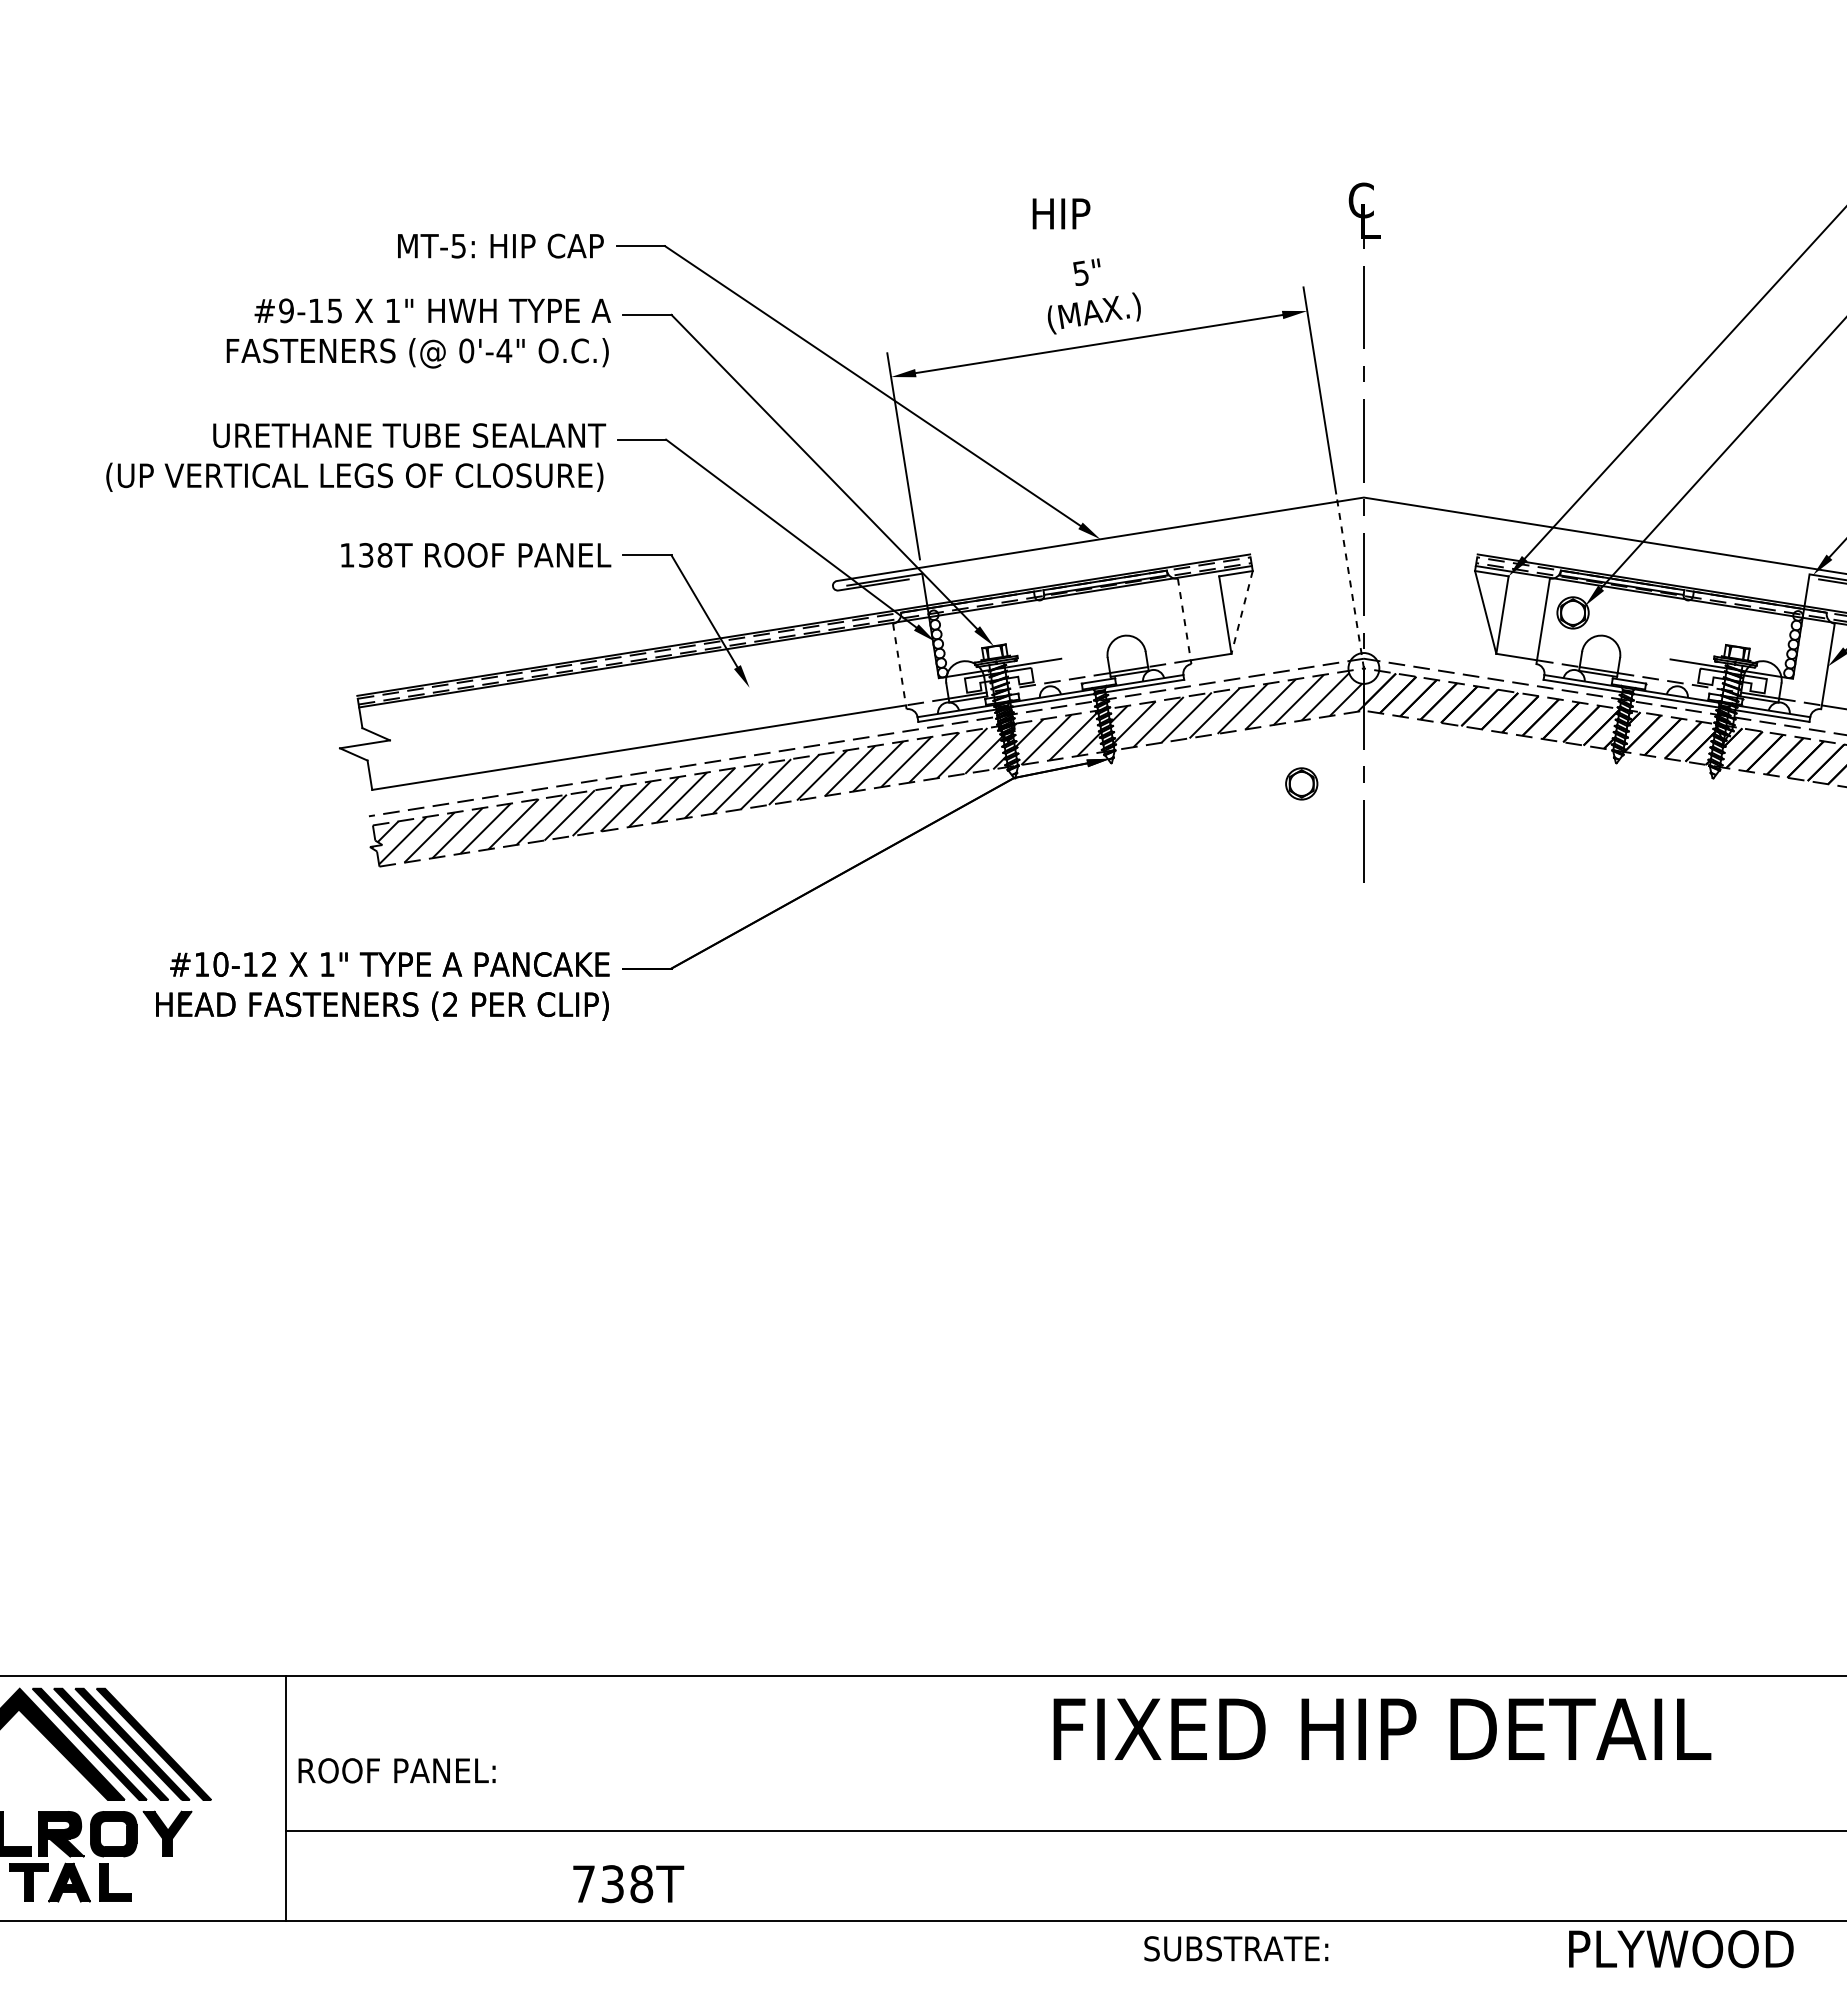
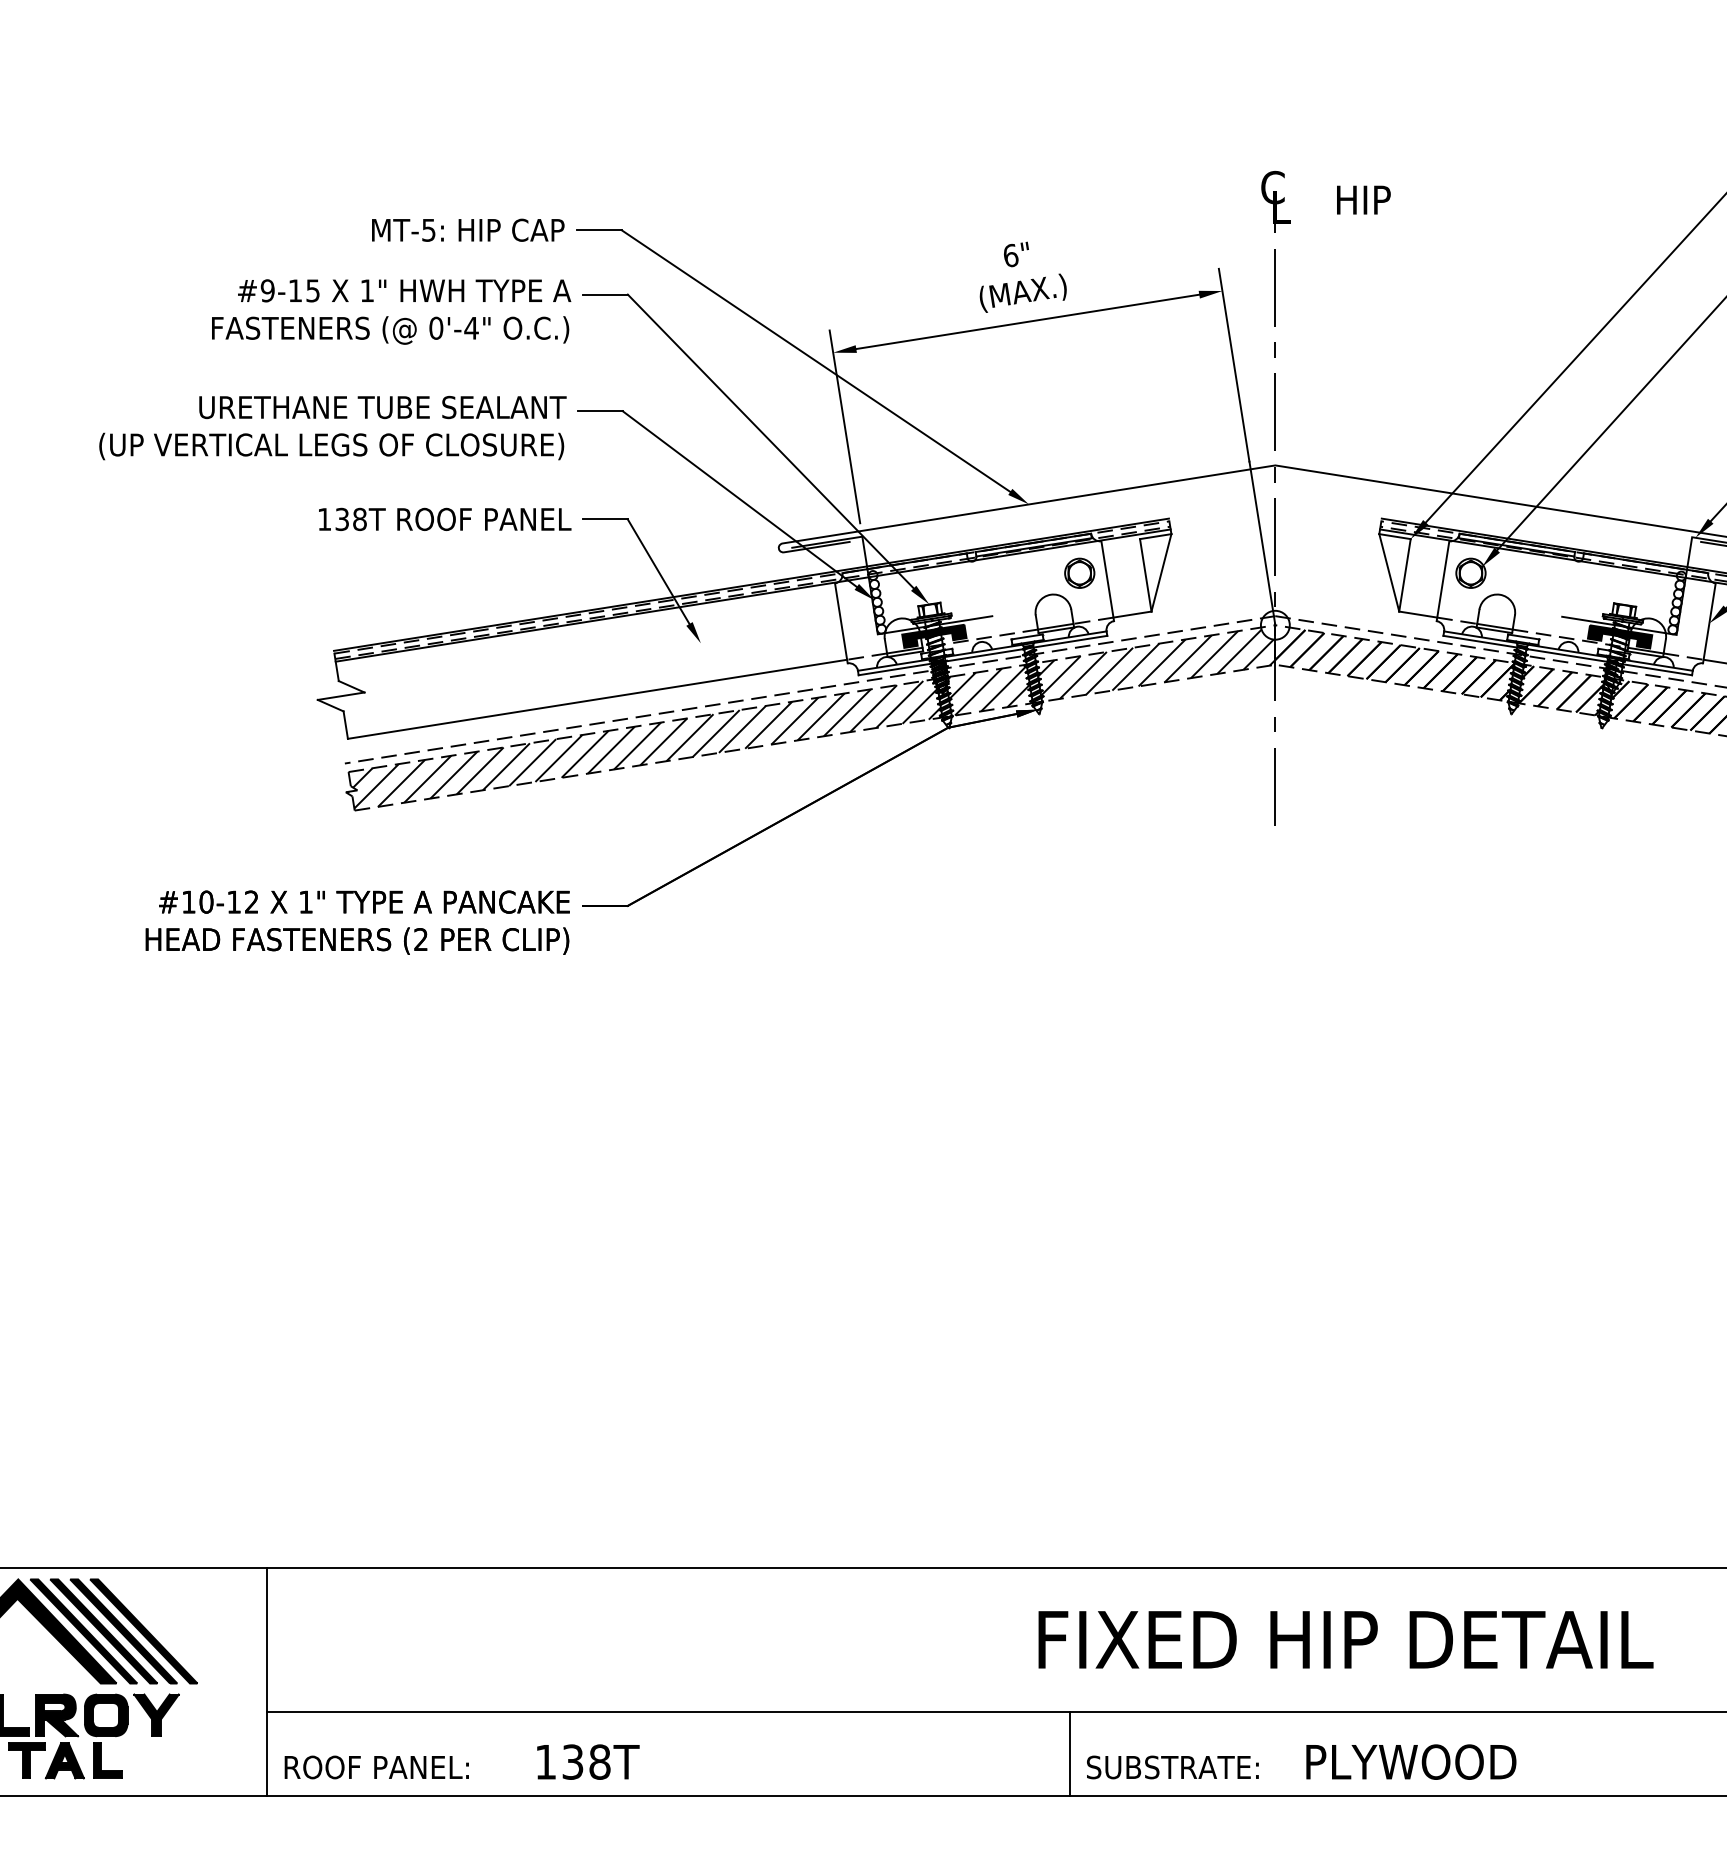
text: (1061, 213) -> (1363, 199), moved
text: (1081, 272) -> (1011, 254), 5" -> 6"
line: (1350, 580) -> (1262, 542), dashed -> solid
line: (1242, 612) -> (1161, 572), dashed -> solid
line: (1184, 621) -> (1107, 581), dashed -> solid
line: (899, 666) -> (841, 623), dashed -> solid
fill: (998, 679) -> (933, 635), added
fill: (1732, 680) -> (1620, 636), added
part: (1301, 783) -> (1079, 572), moved
text: (1382, 1728) -> (1346, 1639), moved
text: (396, 1770) -> (376, 1767), moved
line: (1144, 1875) -> (1070, 1754), added
text: (583, 1883) -> (545, 1761), 738T -> 138T
text: (1236, 1948) -> (1173, 1767), moved
text: (1681, 1949) -> (1411, 1762), moved

